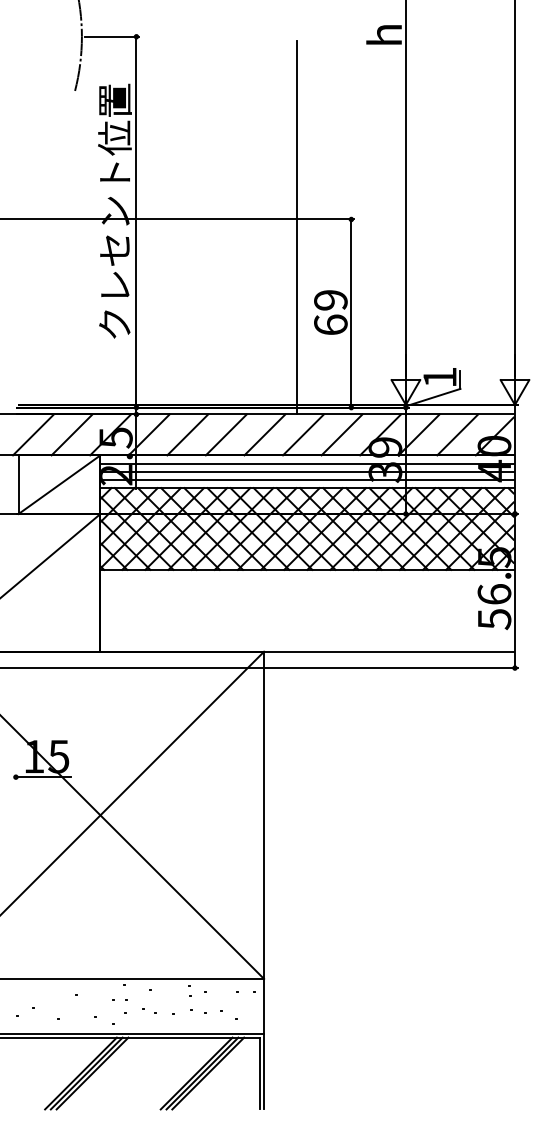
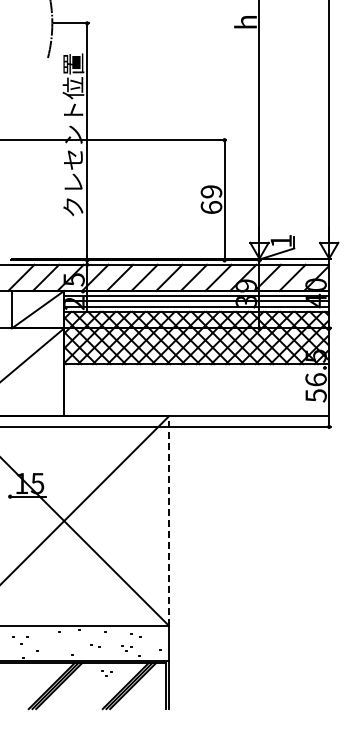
line: (296, 226) -> (189, 144), removed
line: (263, 816) -> (168, 521), solid -> dashed
part: (166, 1053) -> (106, 673), added

